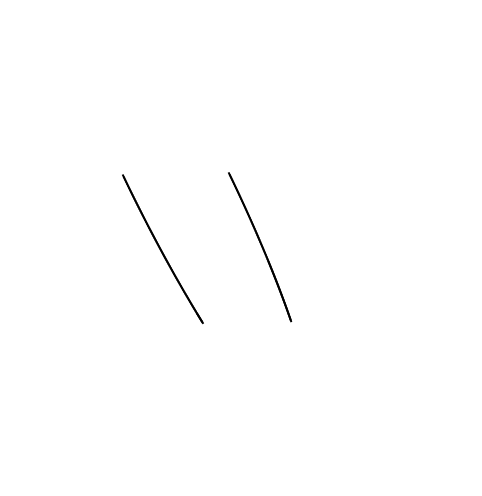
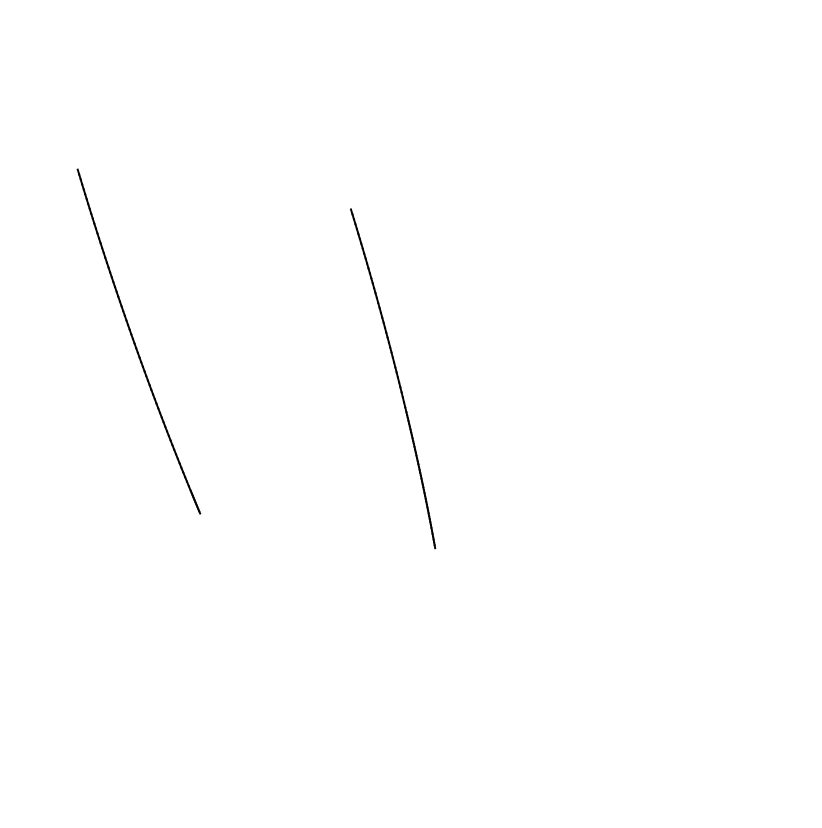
part: (162, 249) -> (137, 342), moved

